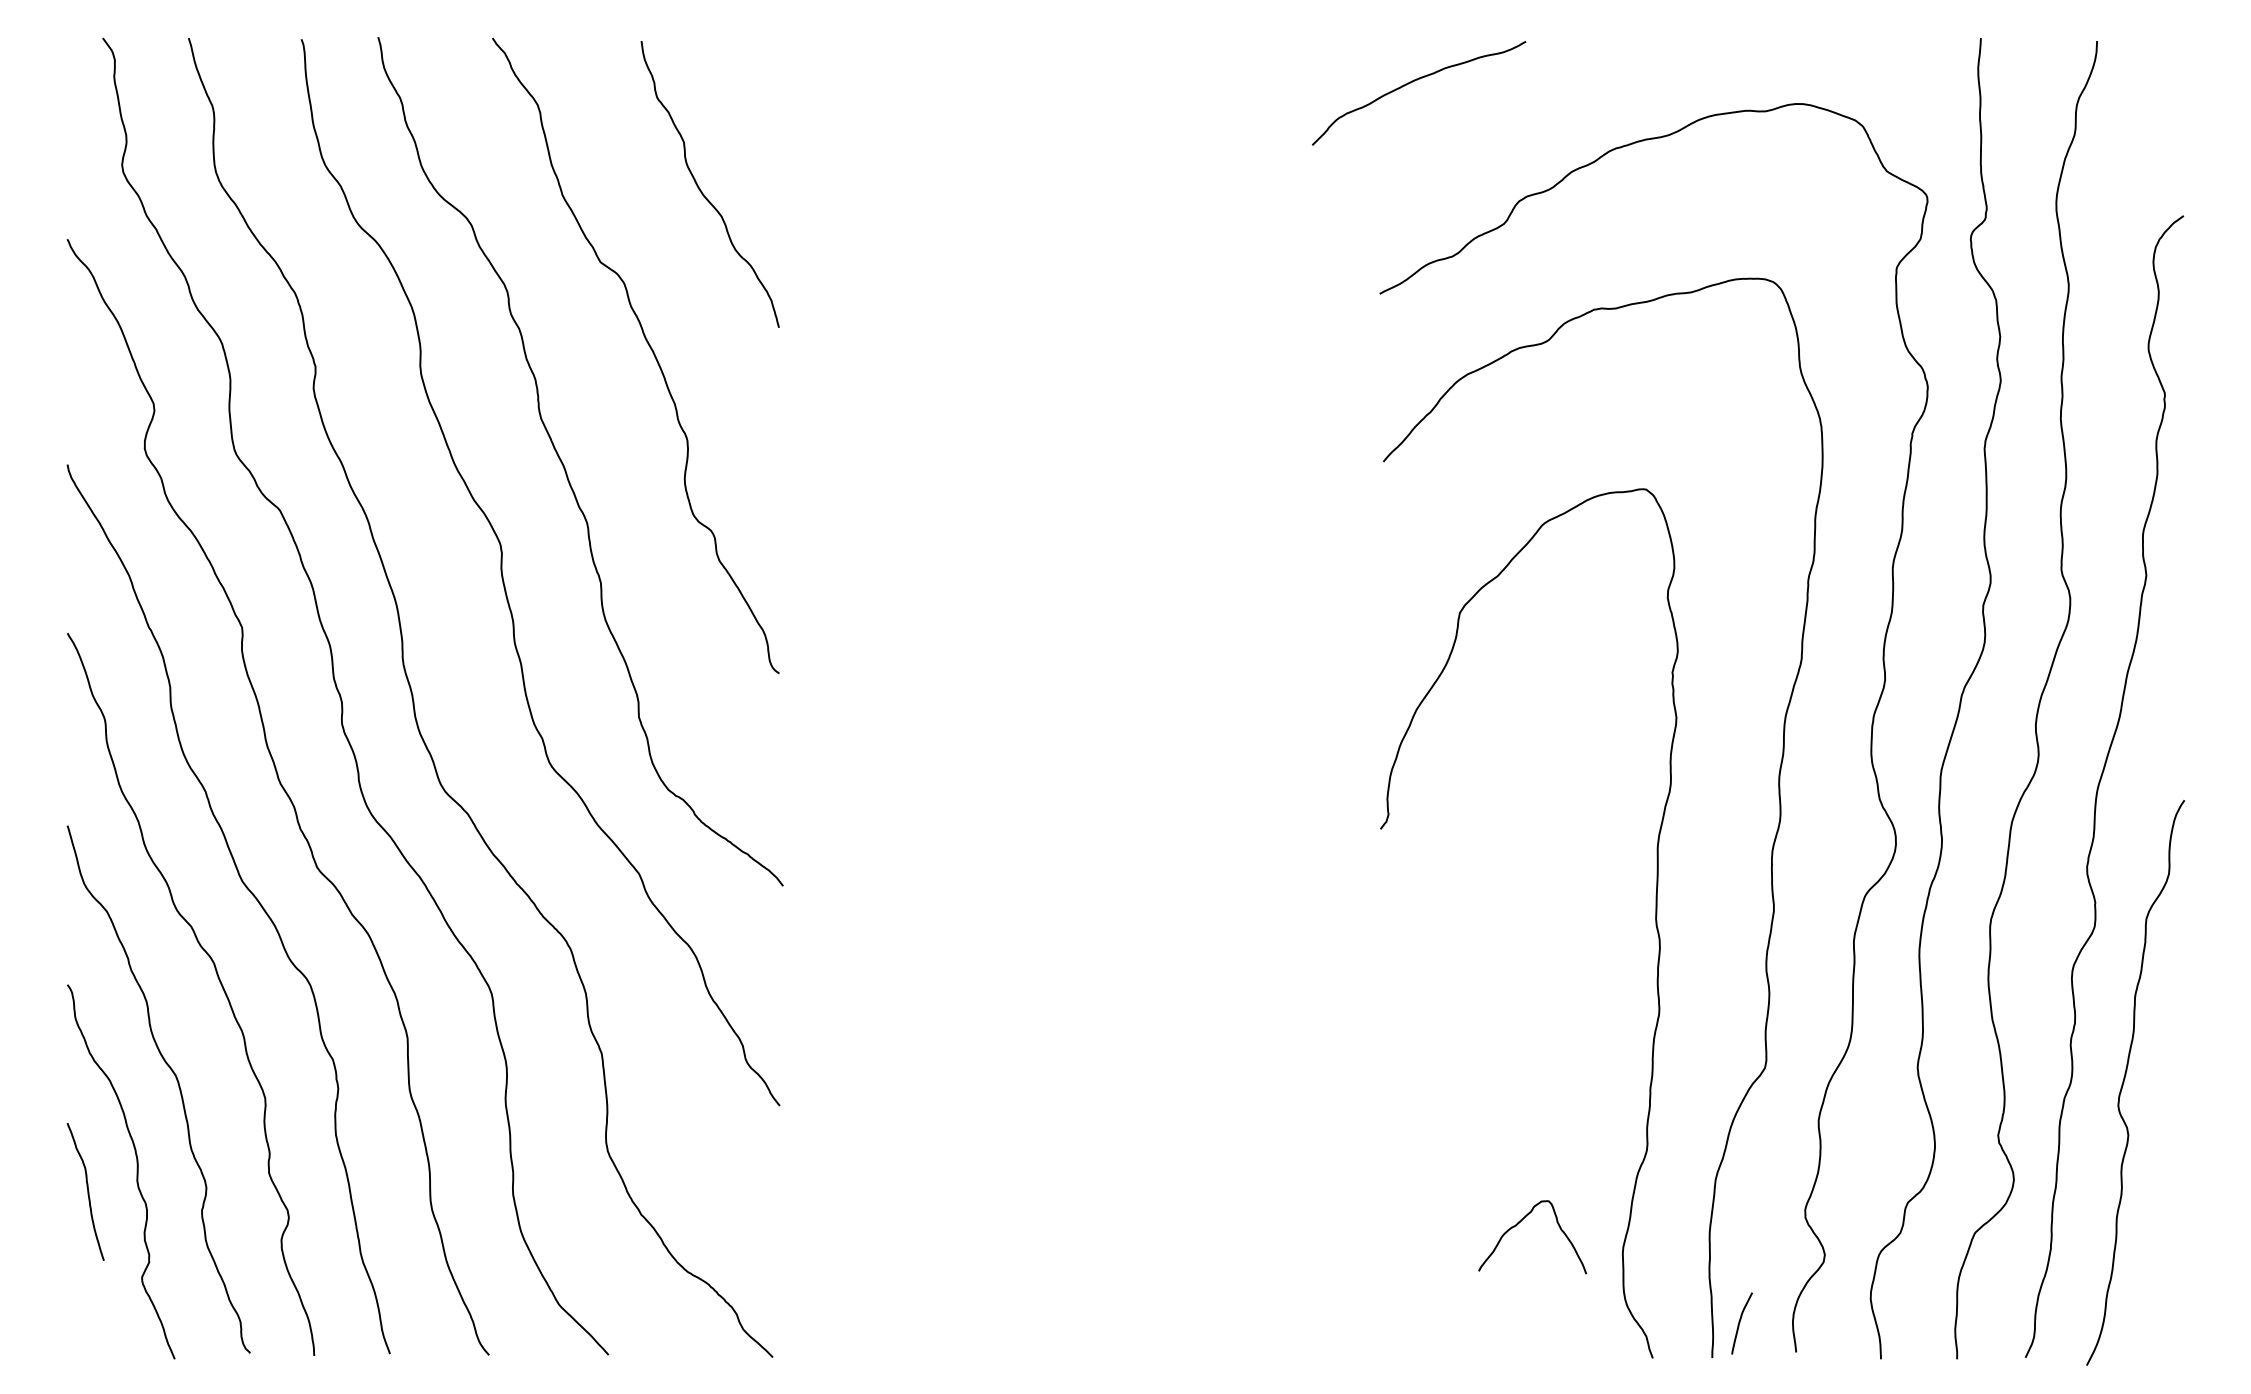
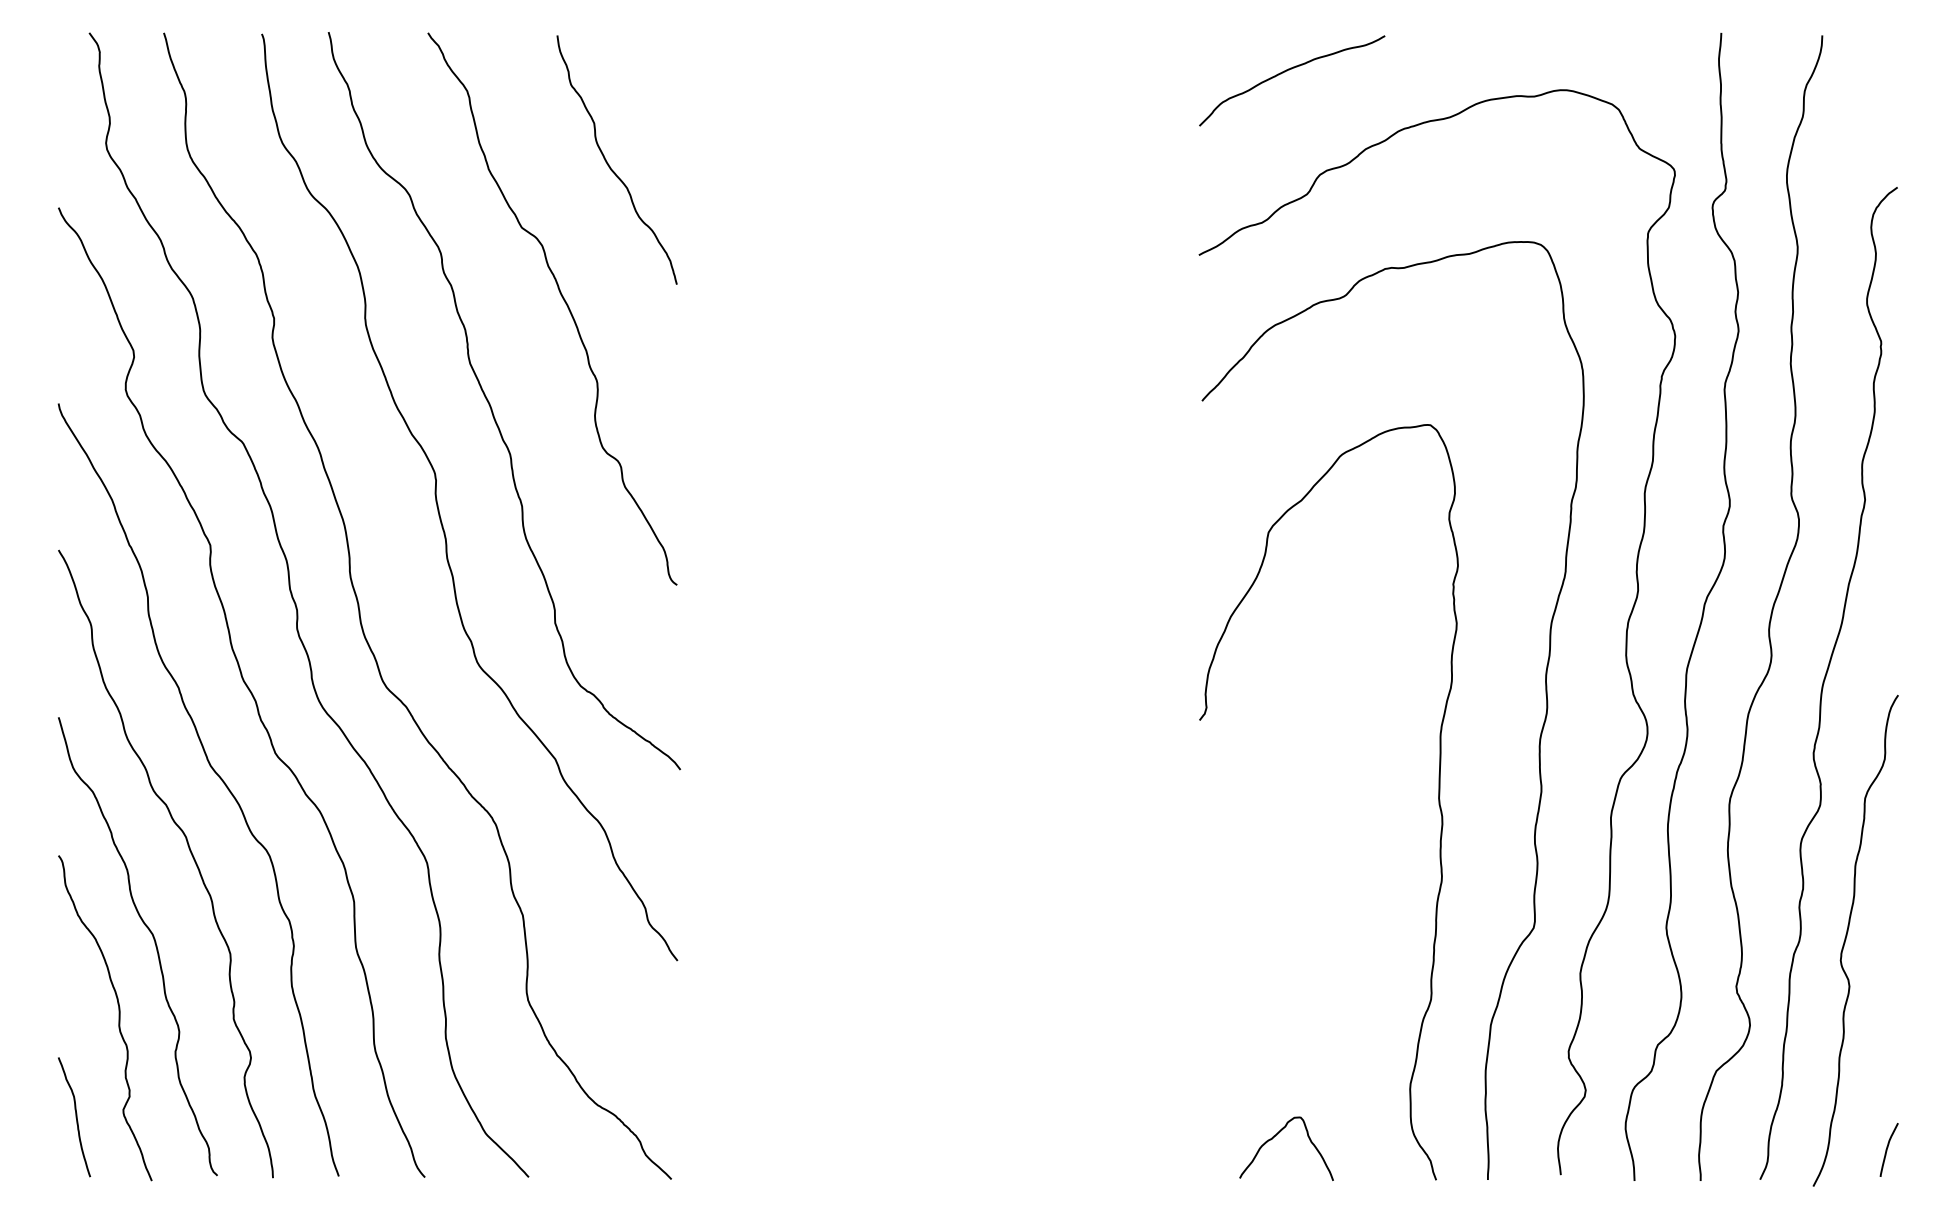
curve: (1415, 81) -> (1289, 70), moved
curve: (87, 1191) -> (75, 1116), moved
curve: (1519, 1223) -> (1275, 1136), moved
curve: (1740, 1322) -> (1887, 1149), moved

